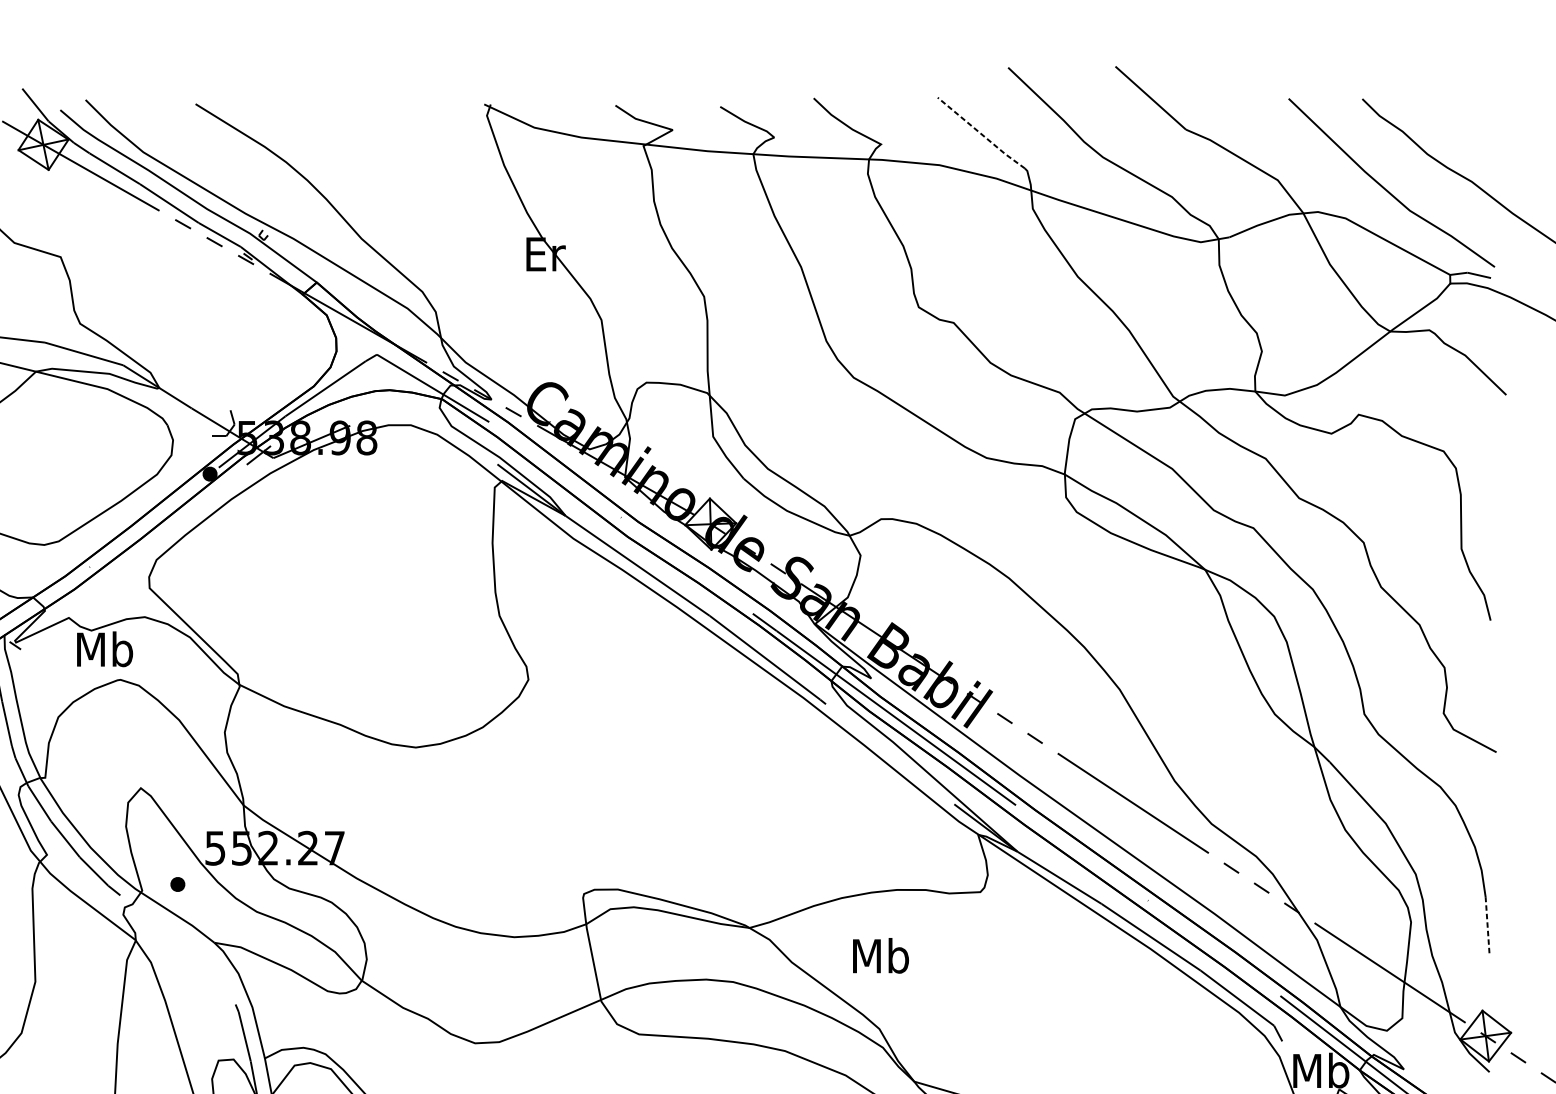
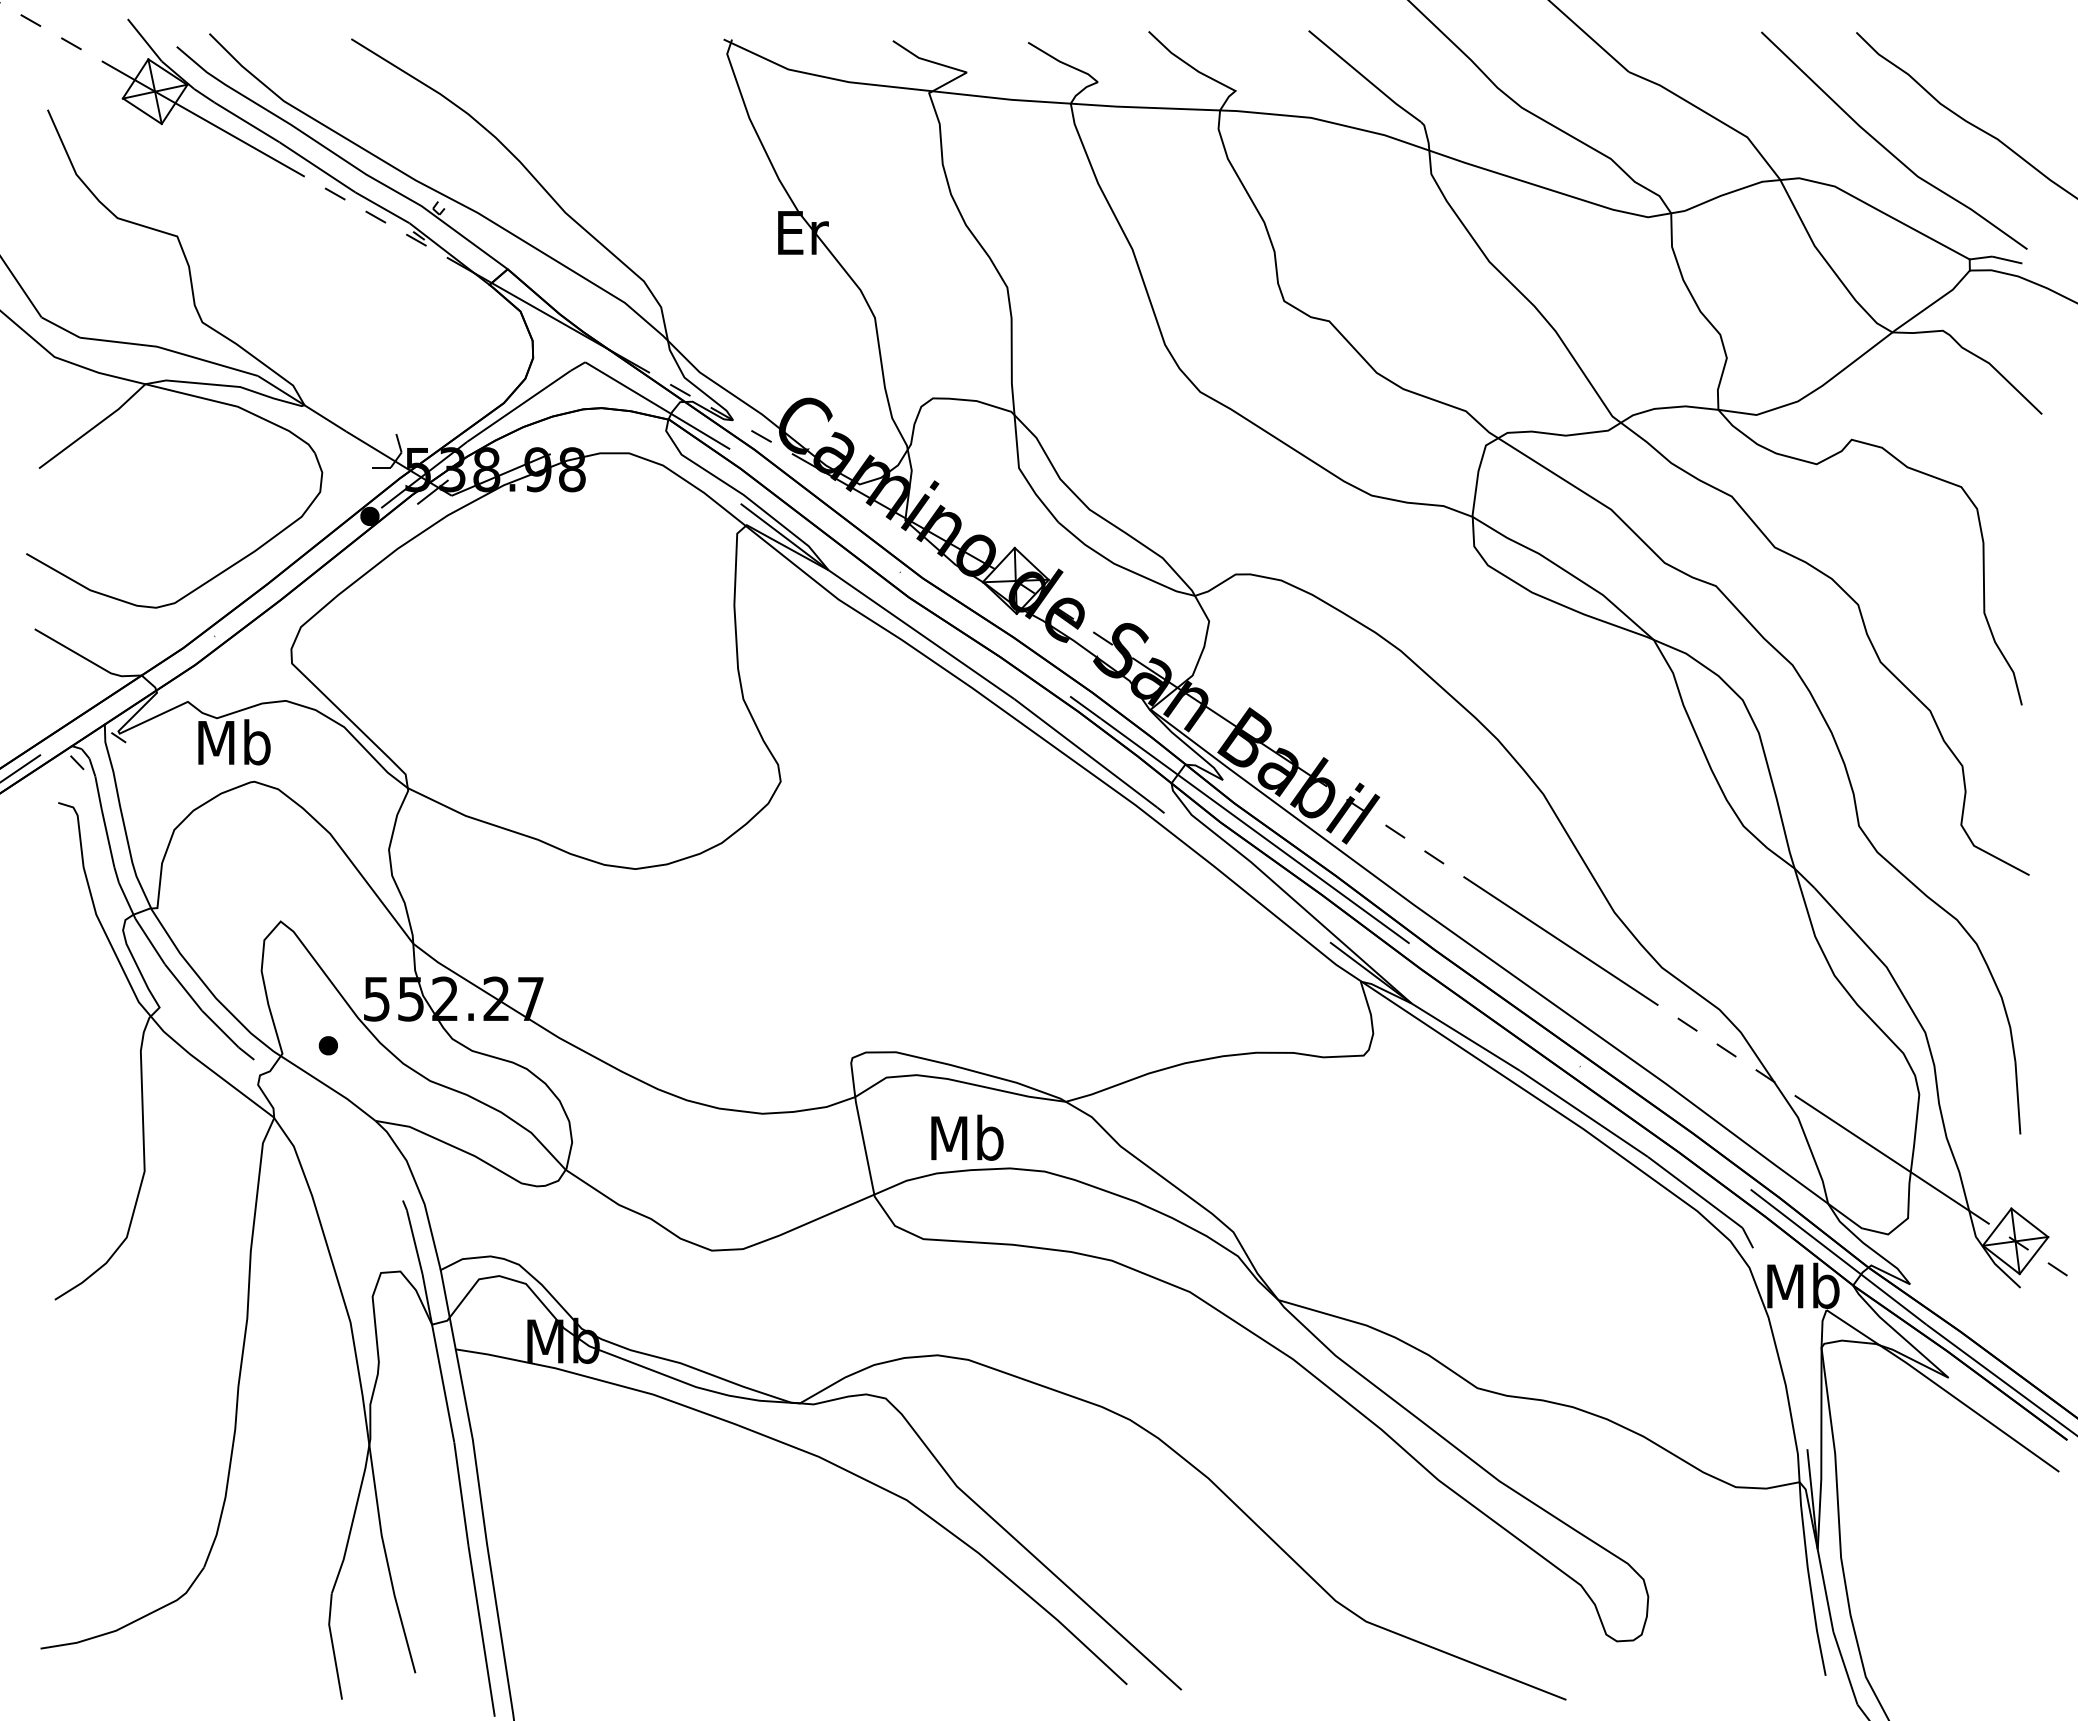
line: (981, 133) -> (1364, 77), dashed -> solid
line: (1487, 924) -> (2017, 1097), dashed -> solid
text: (881, 955) -> (967, 1137), moved

